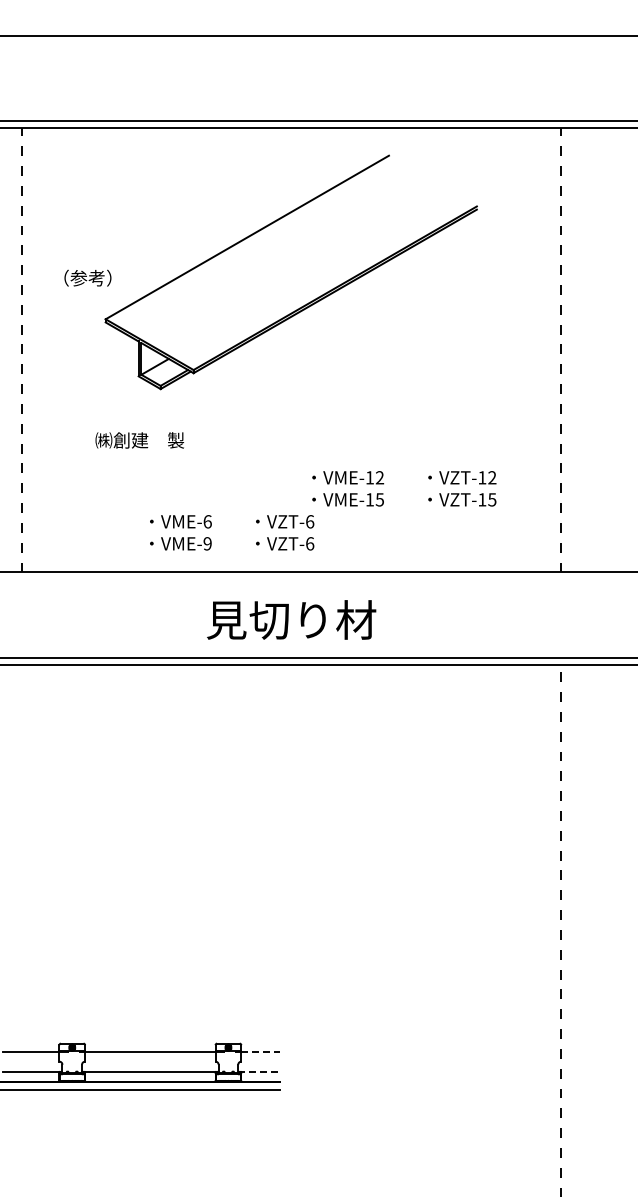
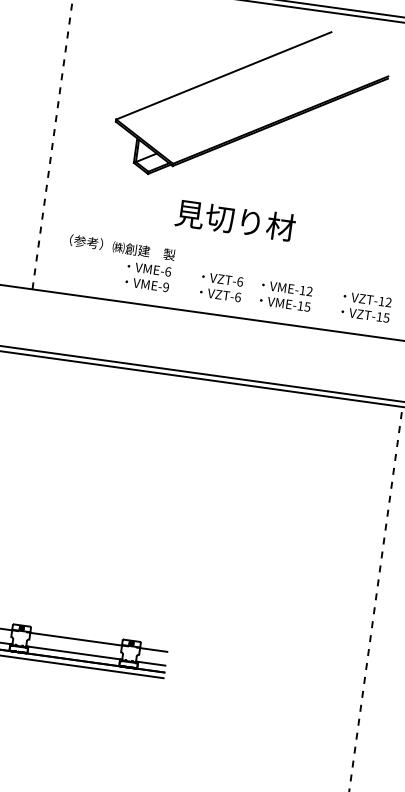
text: (87, 277) -> (86, 241), moved
text: (139, 440) -> (143, 251), moved
text: (404, 488) -> (325, 301), moved
text: (291, 619) -> (235, 220), moved
line: (261, 1052) -> (154, 650), dashed -> solid
line: (259, 1071) -> (151, 663), dashed -> solid

